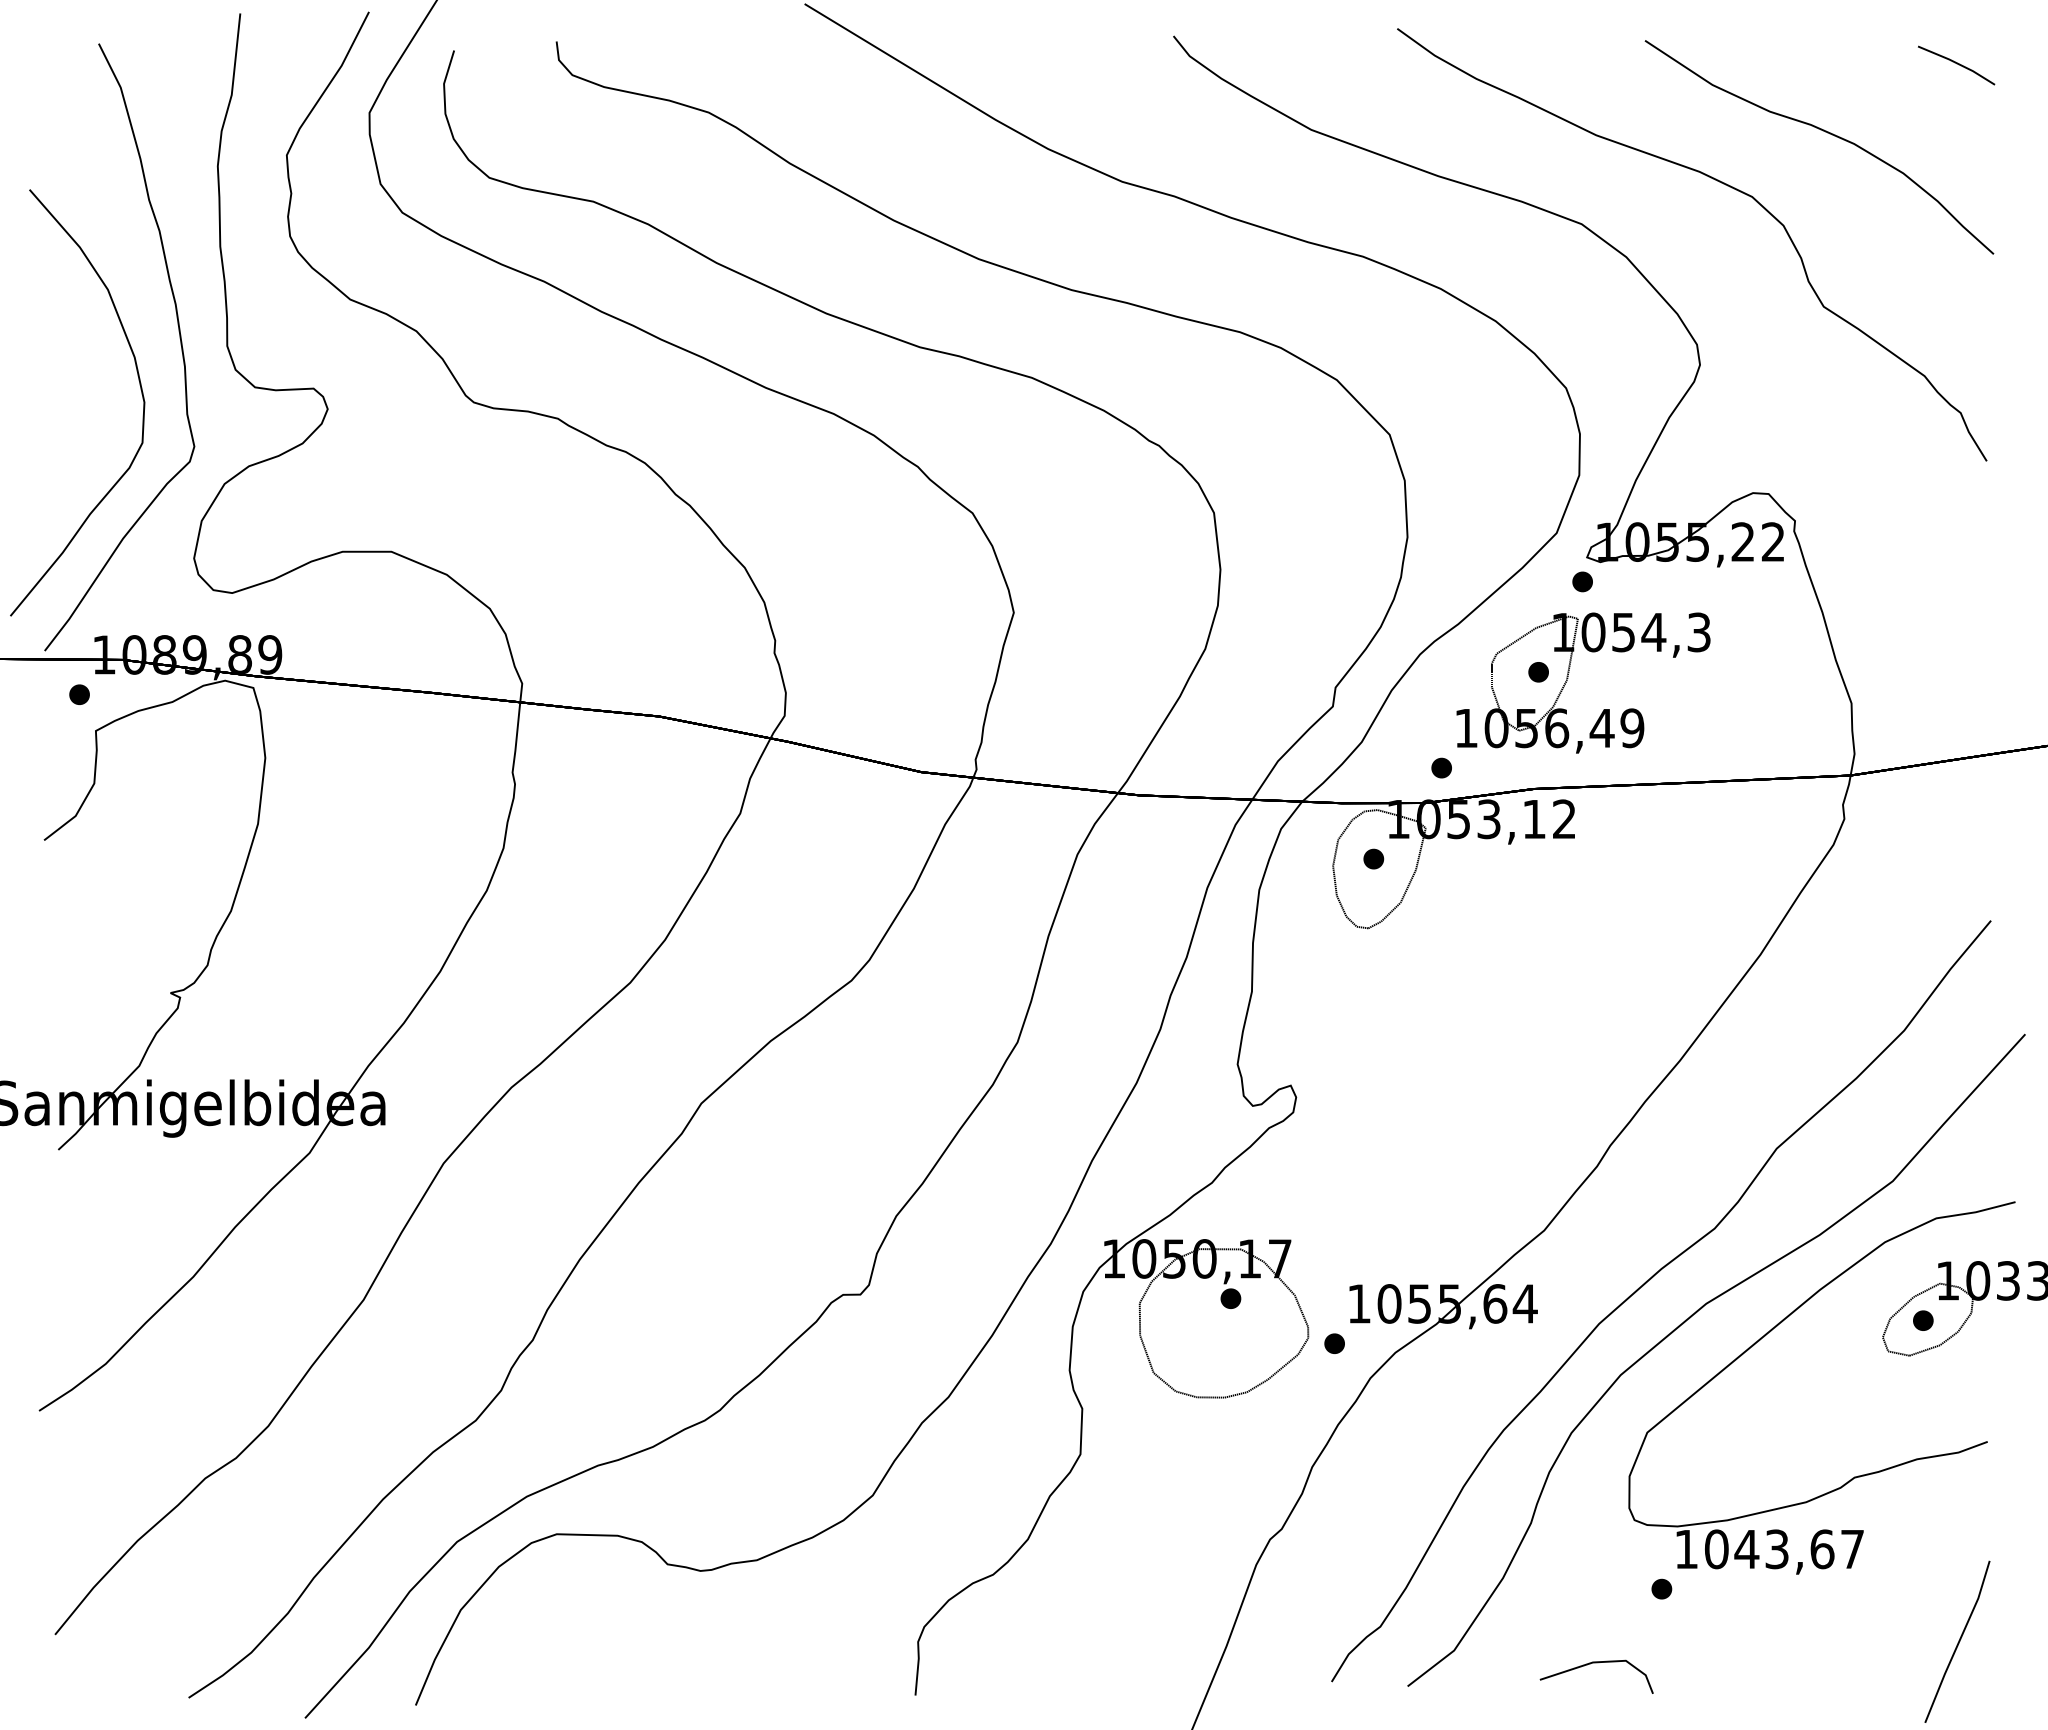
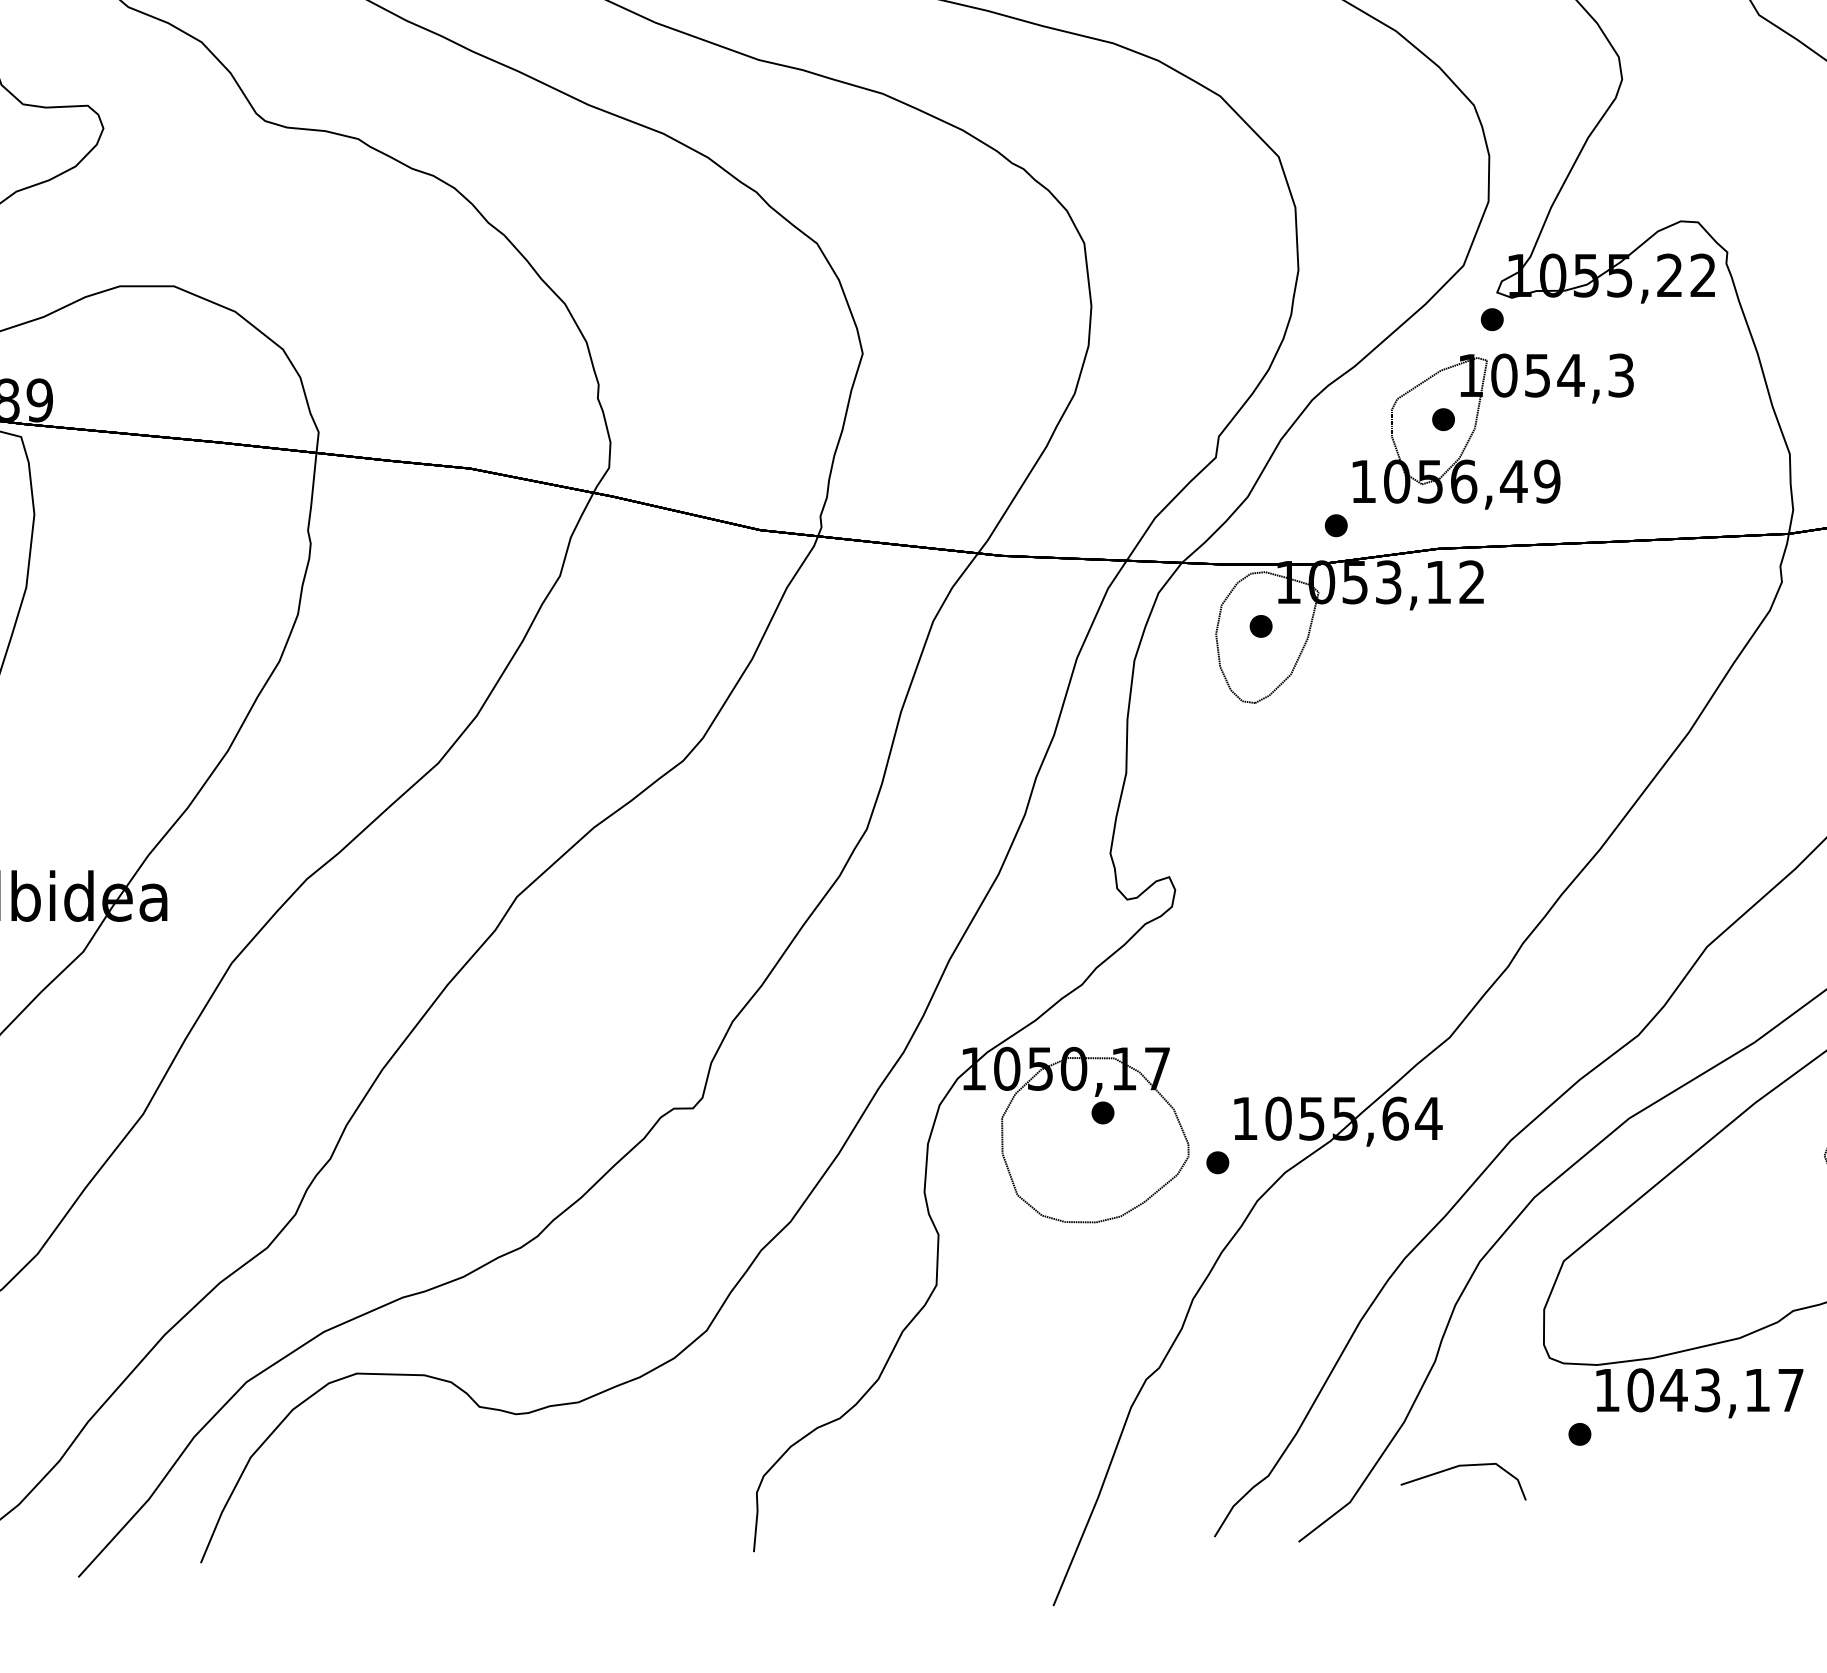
text: (1822, 1549) -> (1757, 1390), 1043,67 -> 1043,17
line: (1596, 1663) -> (1463, 1466), moved

